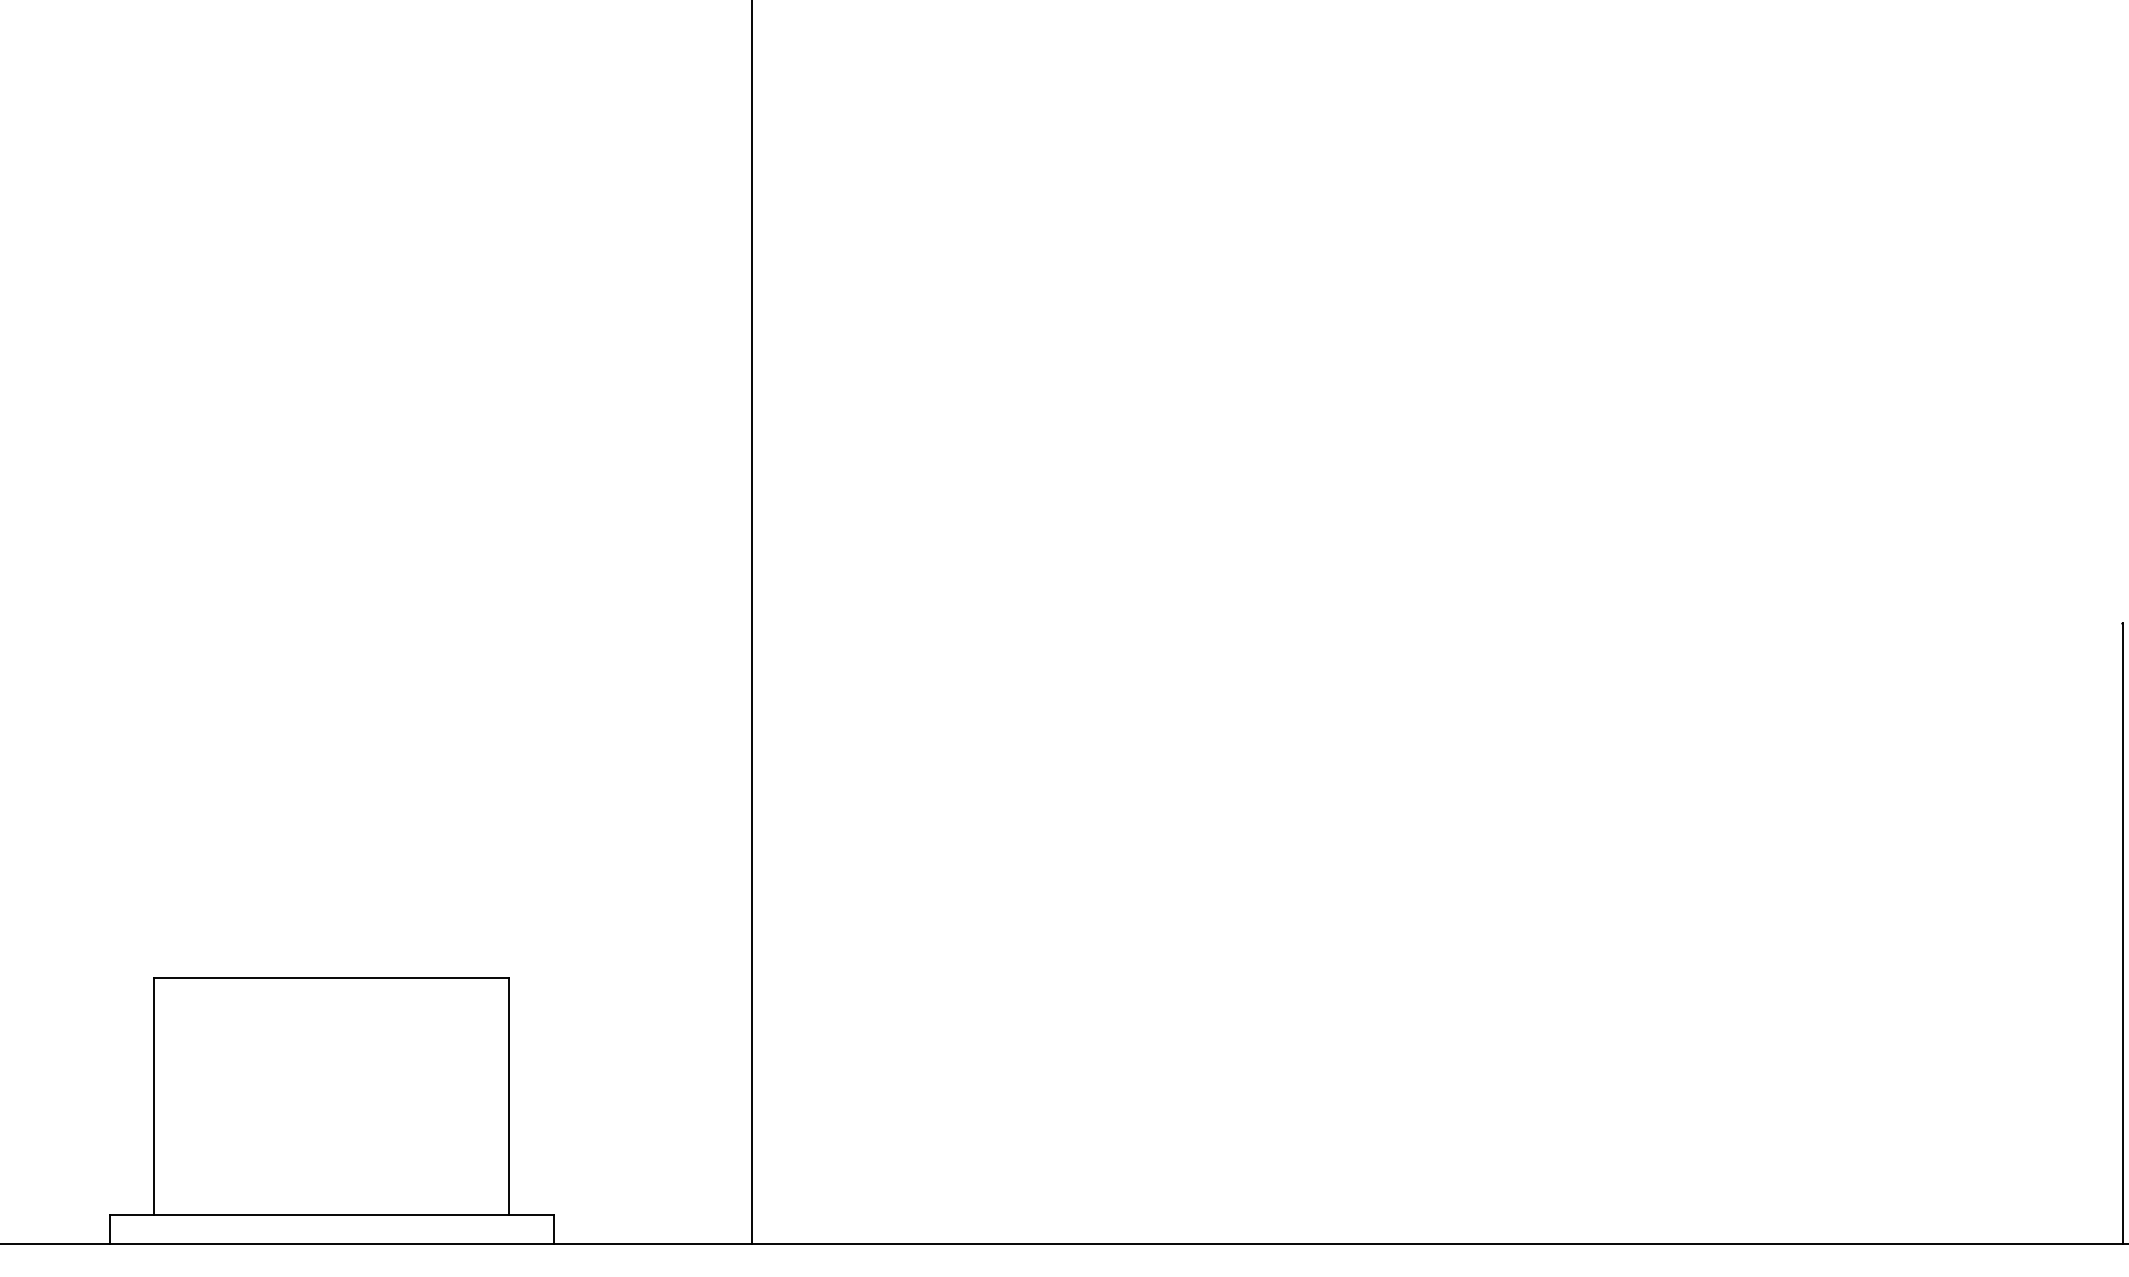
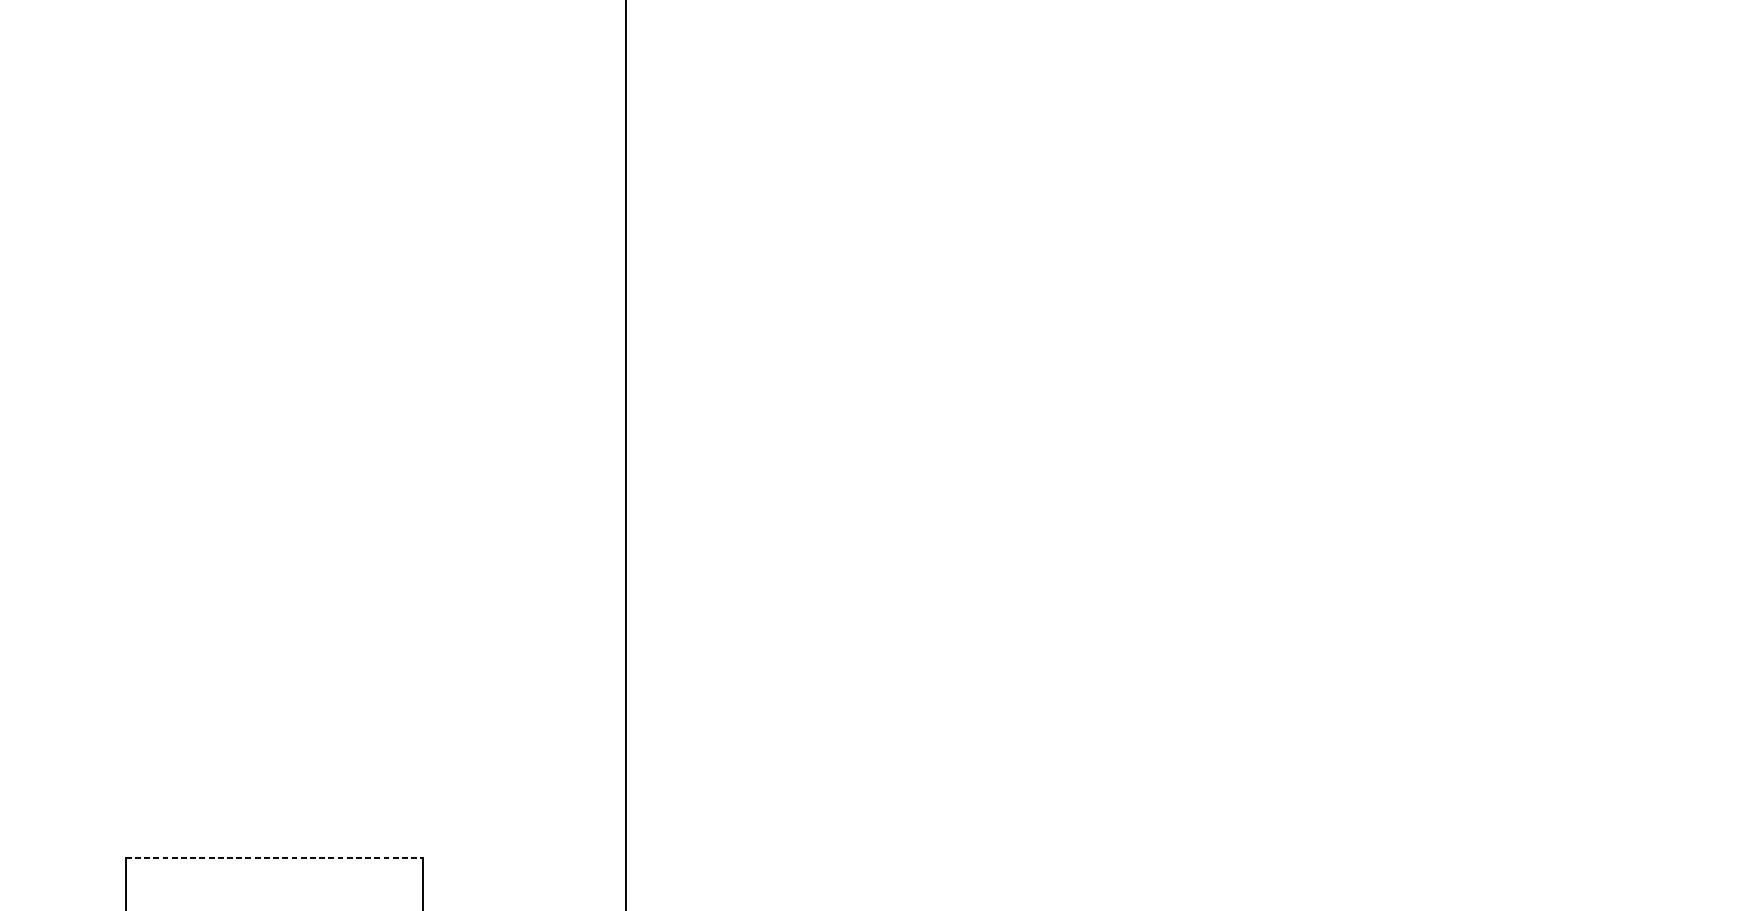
line: (332, 978) -> (274, 857), solid -> dashed

